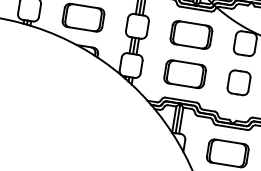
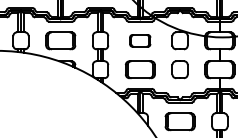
part: (190, 34) -> (139, 40), size x0.7

